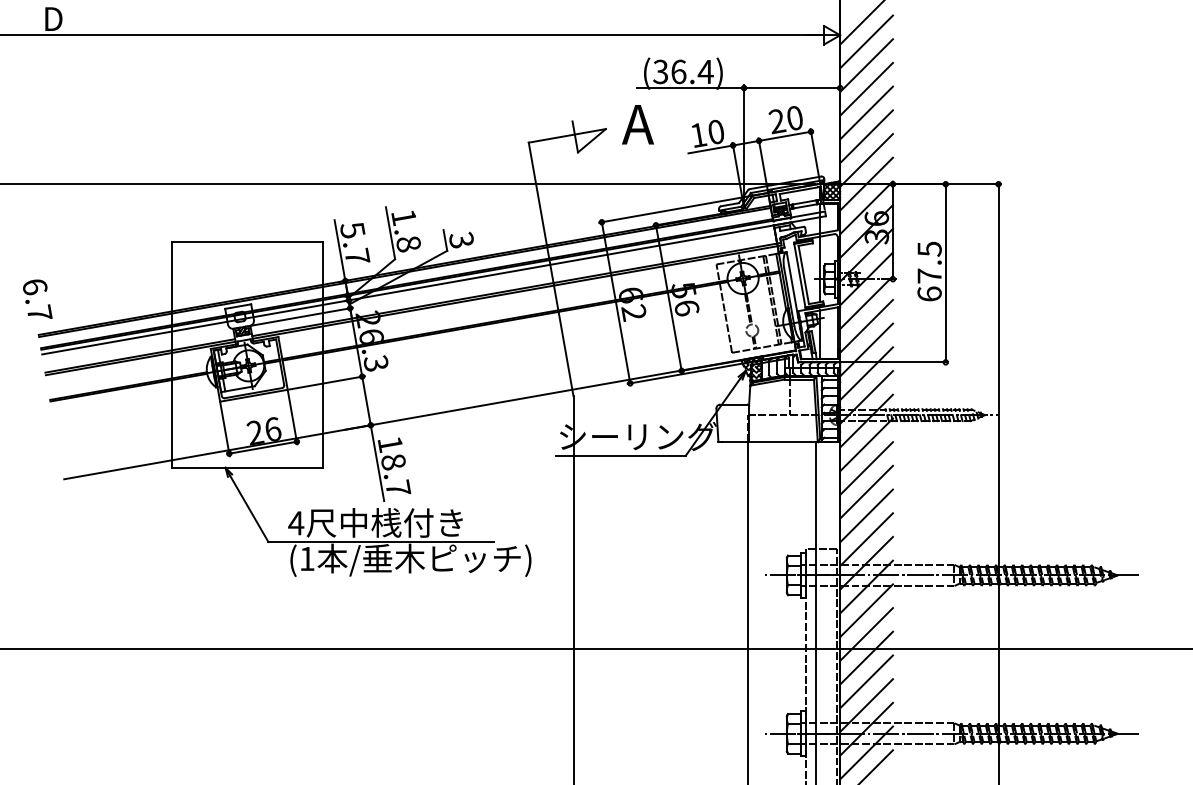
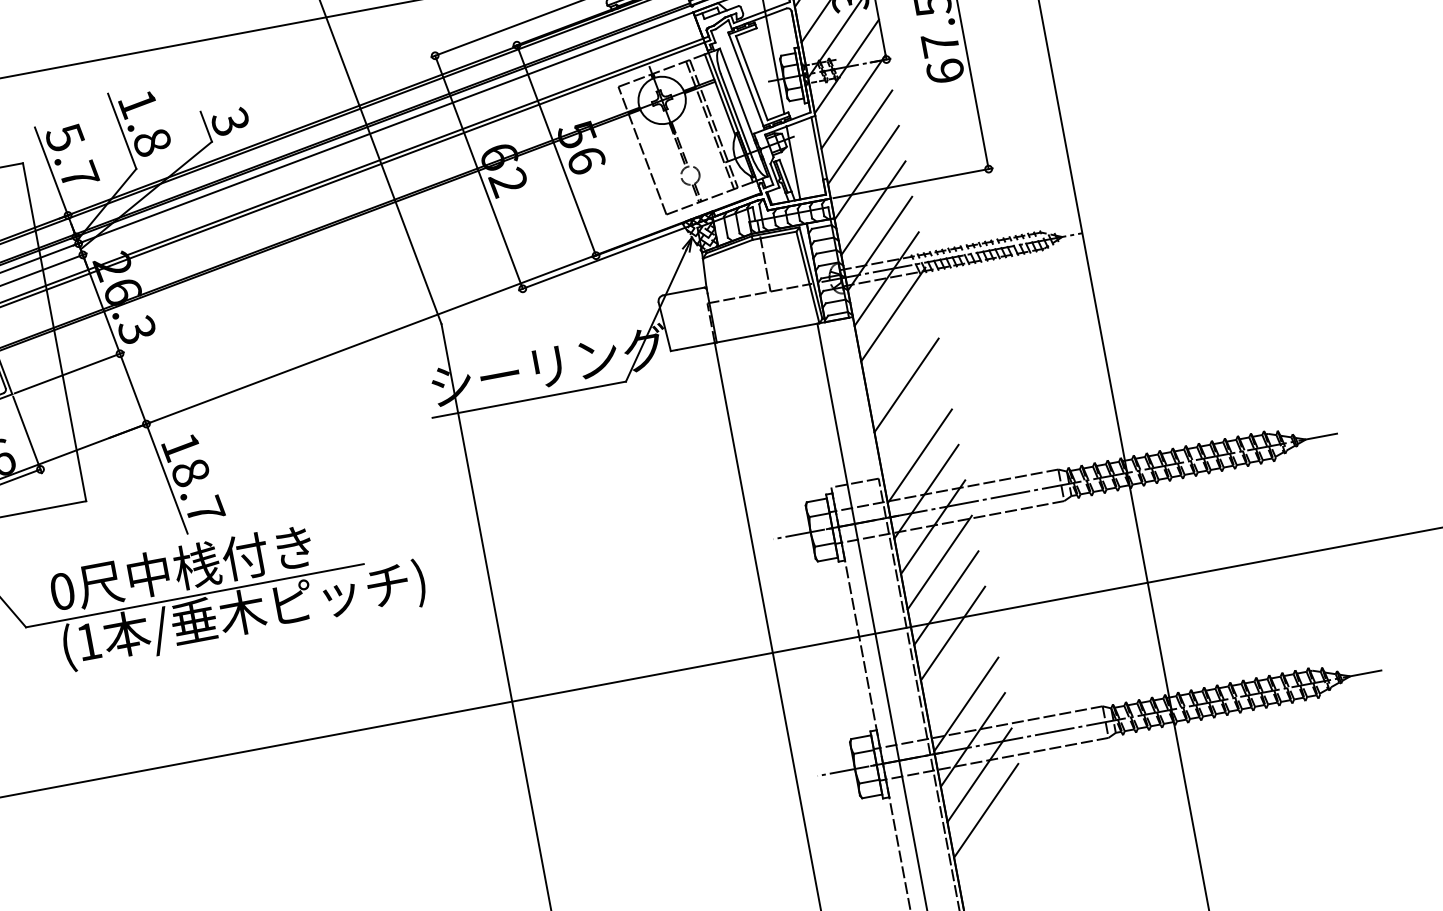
line: (866, 468) -> (899, 349), removed
line: (866, 515) -> (912, 420), removed
text: (296, 523) -> (62, 591), 4 -> 0
line: (866, 681) -> (959, 668), removed

